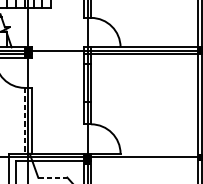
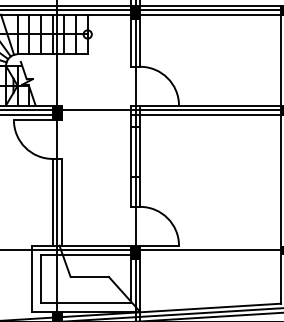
line: (24, 120) -> (52, 202), dashed -> solid
line: (53, 177) -> (90, 276), dashed -> solid

